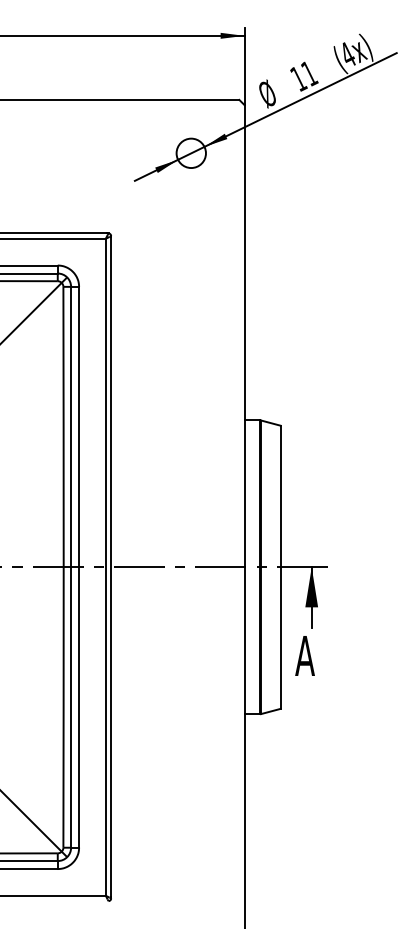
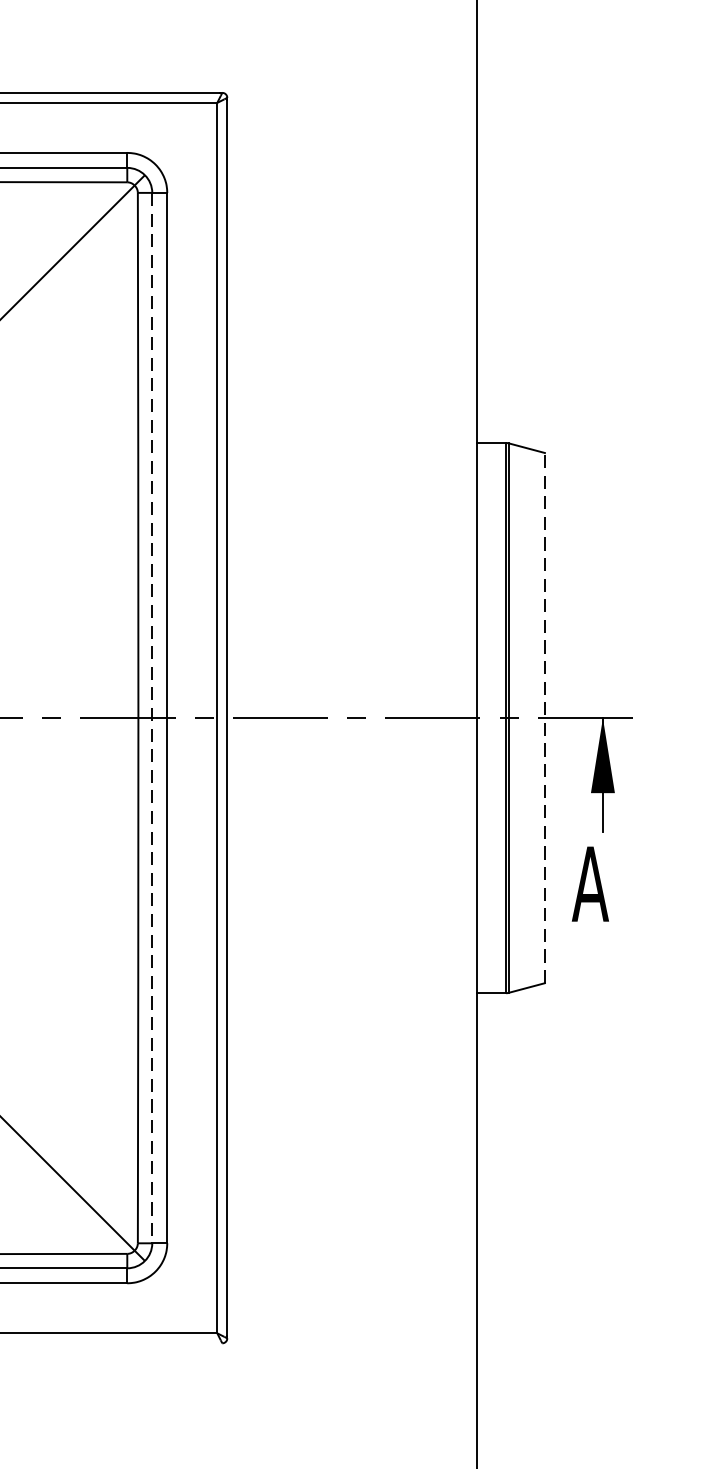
line: (71, 567) -> (153, 718), solid -> dashed
line: (280, 567) -> (544, 718), solid -> dashed

